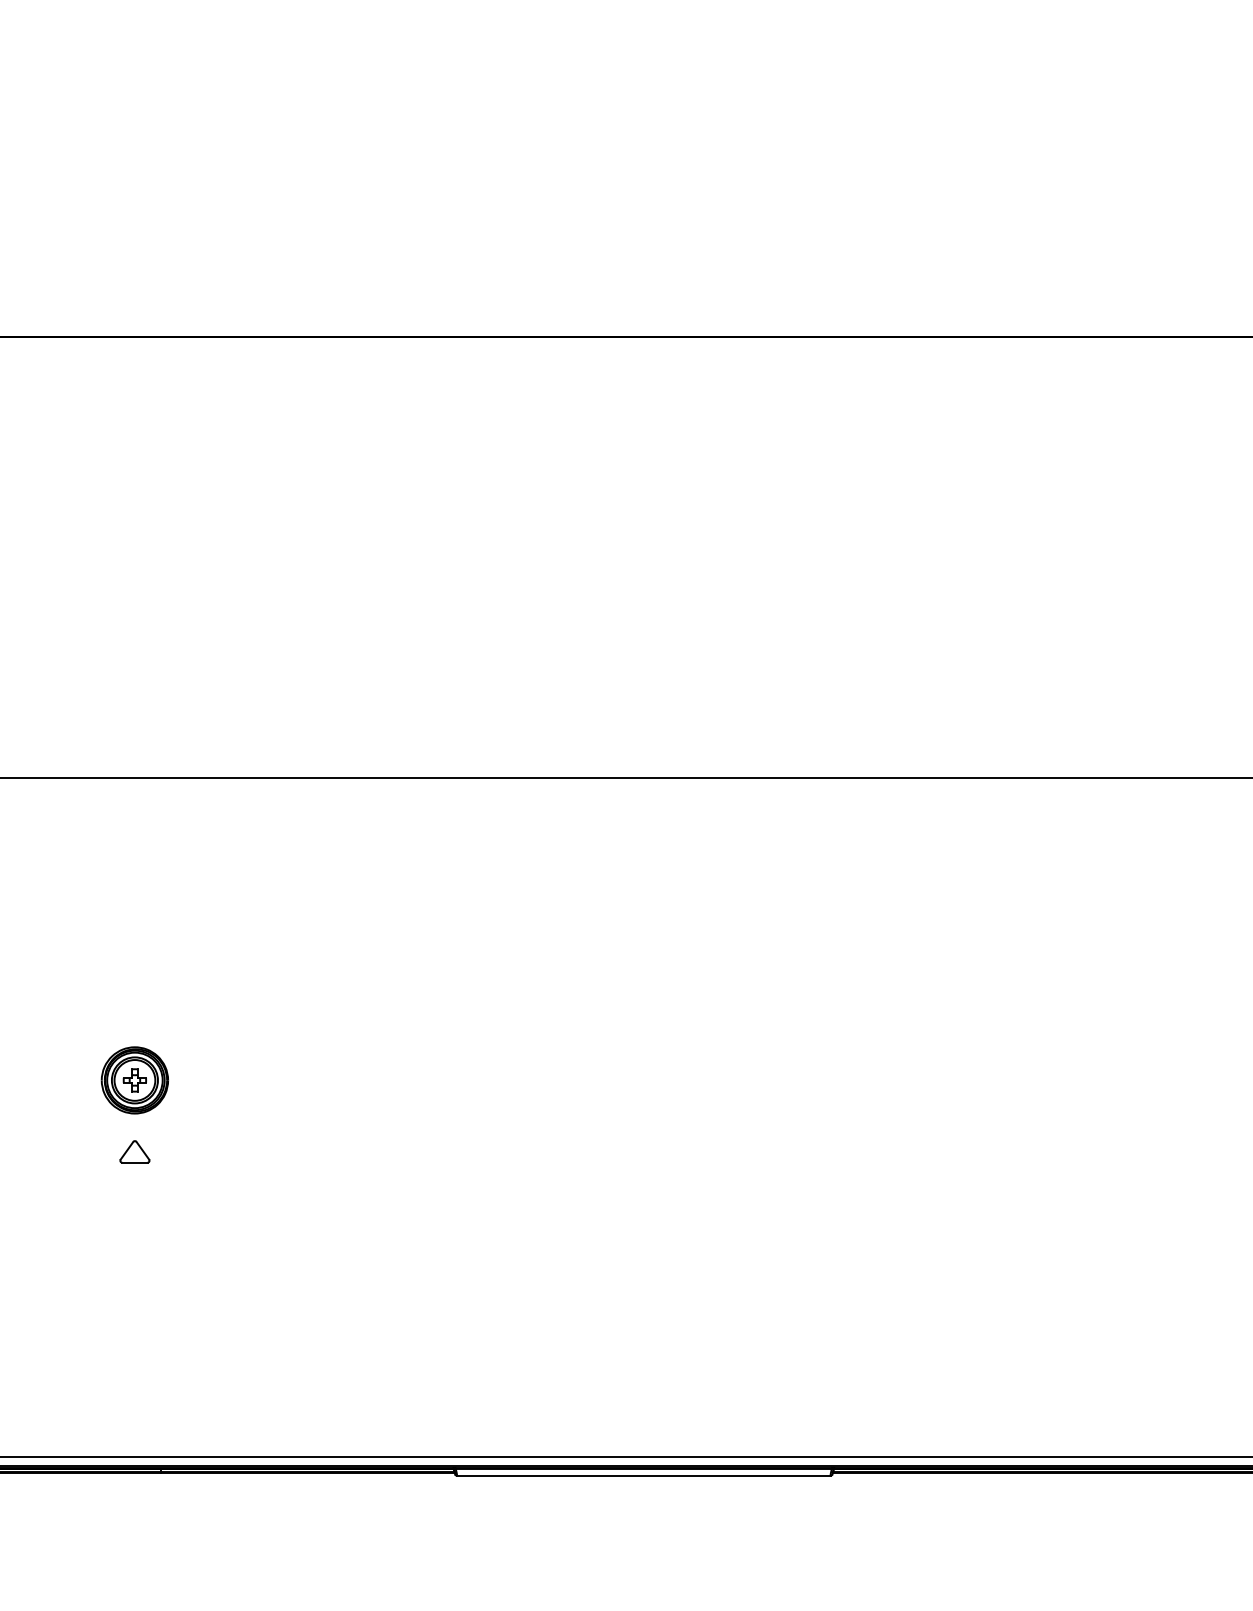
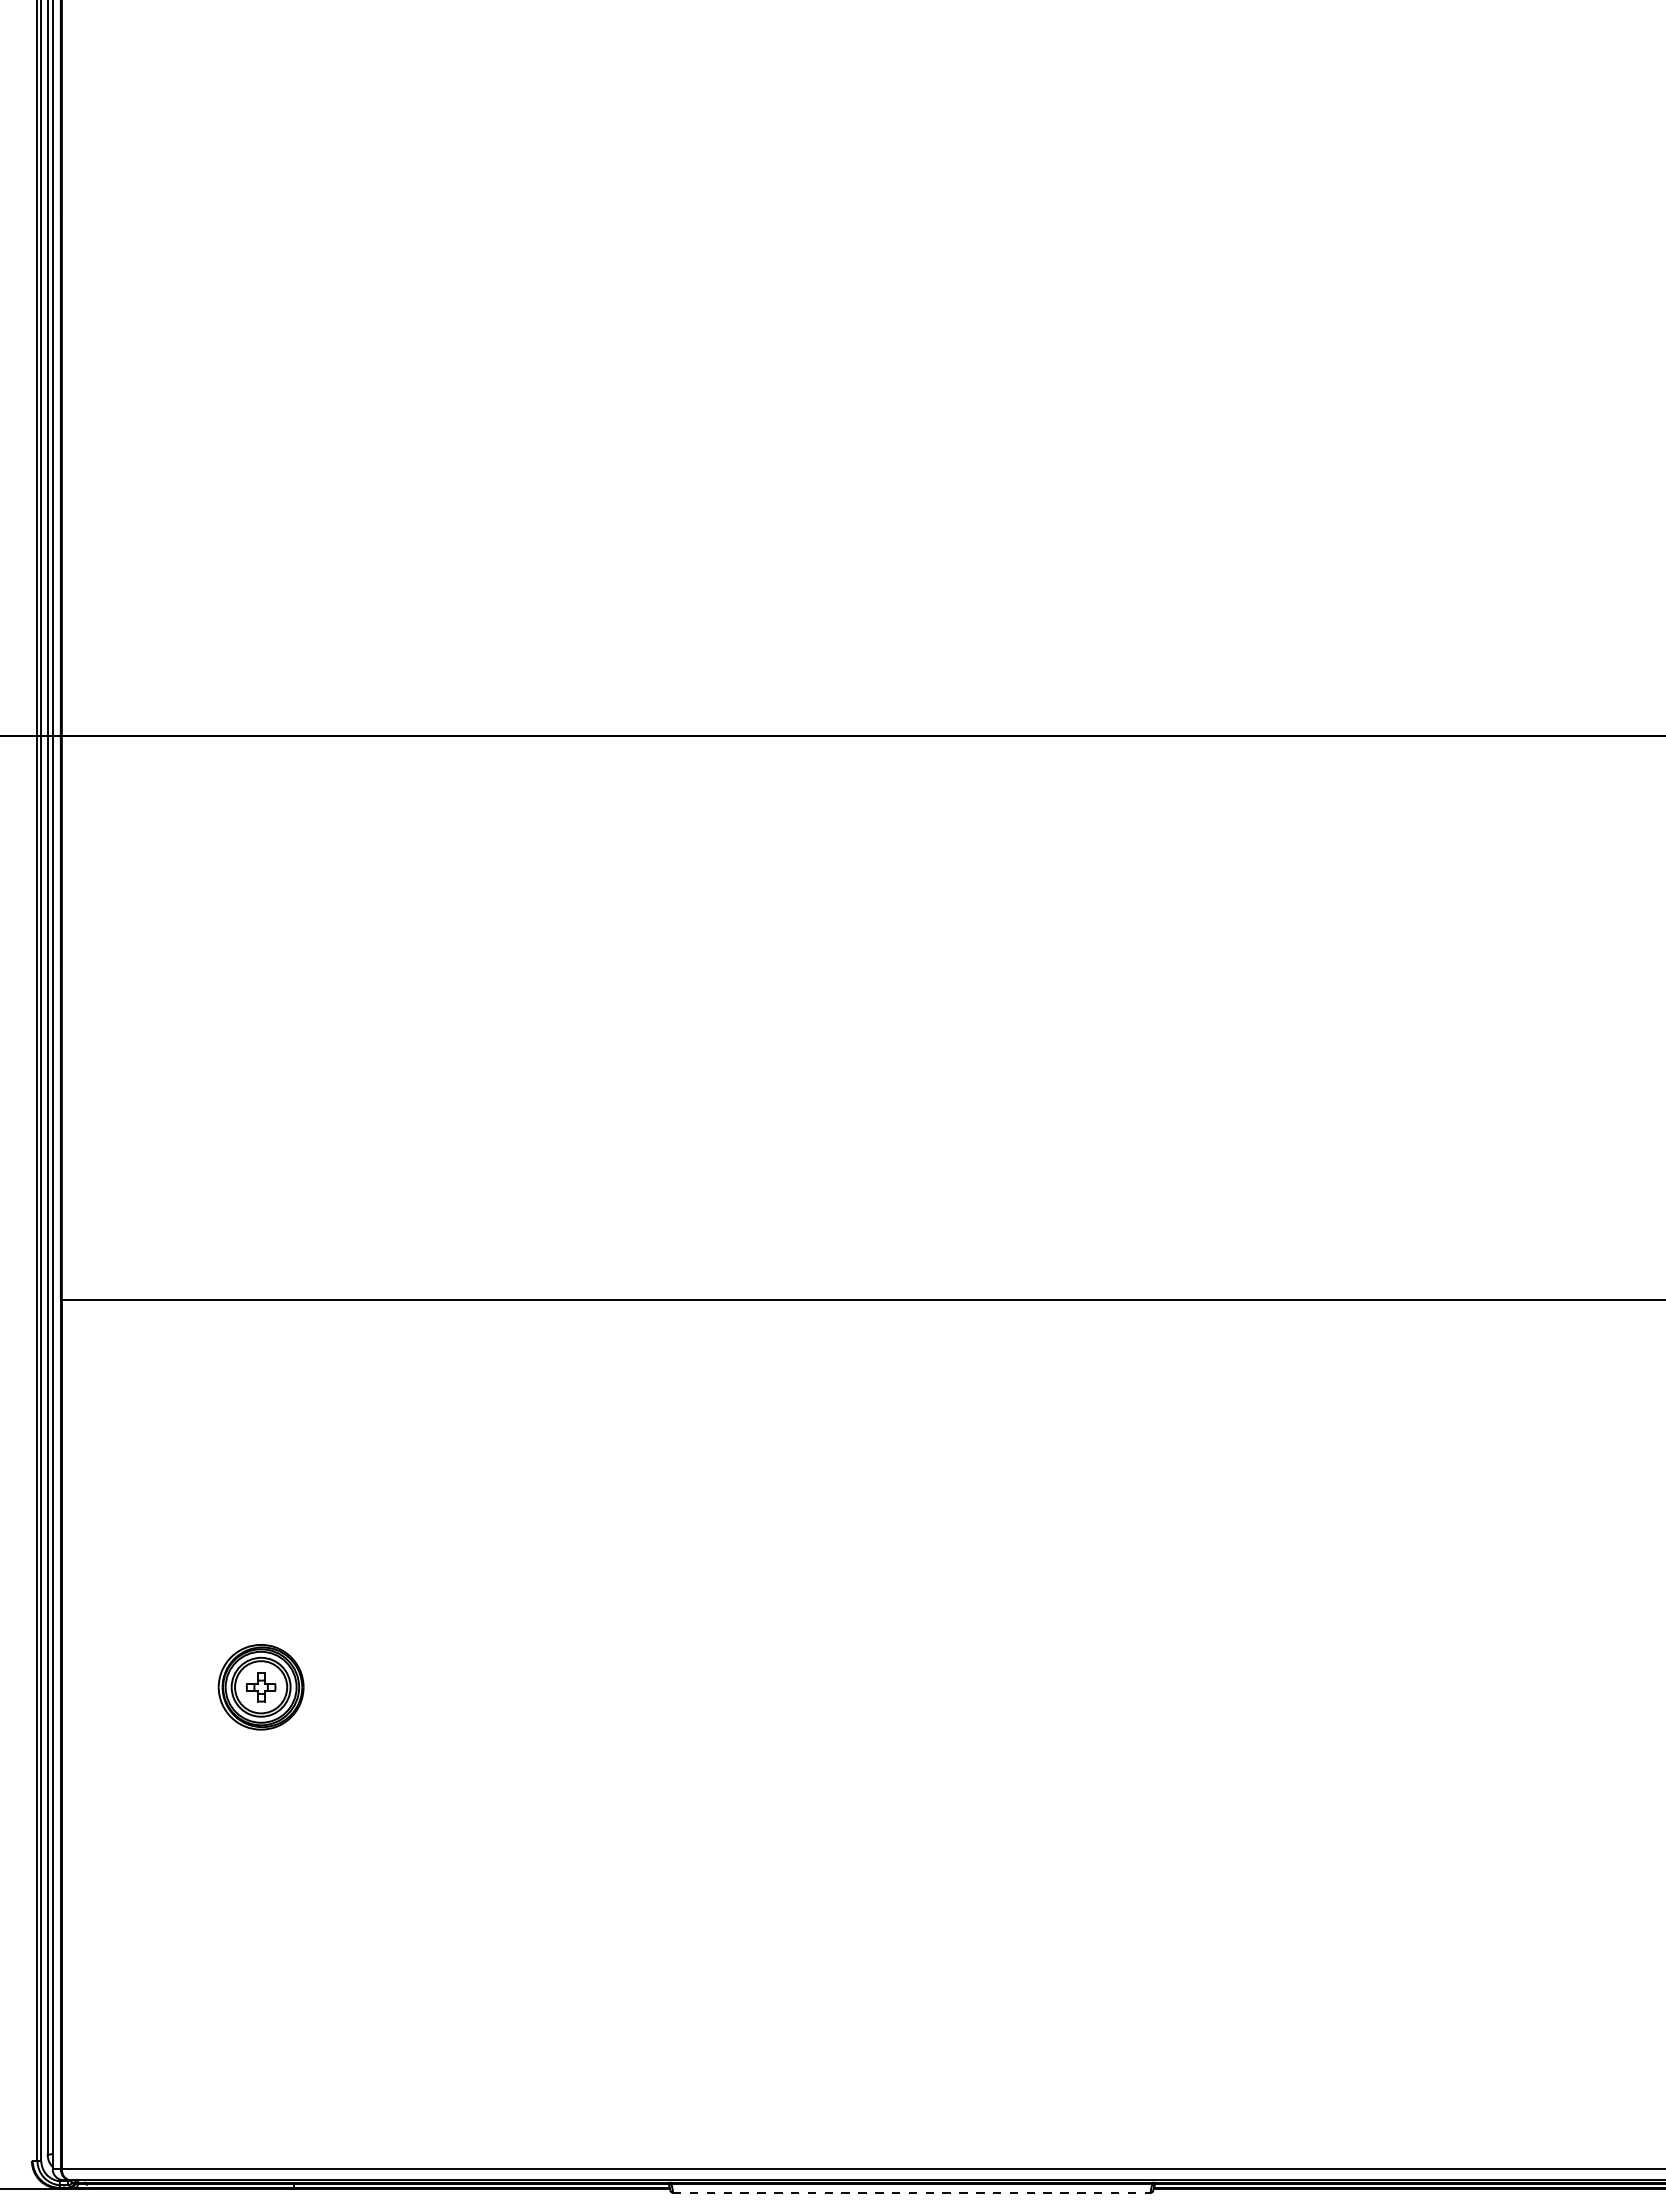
part: (134, 1151) -> (260, 1778), removed
line: (643, 1475) -> (911, 2192), solid -> dashed

